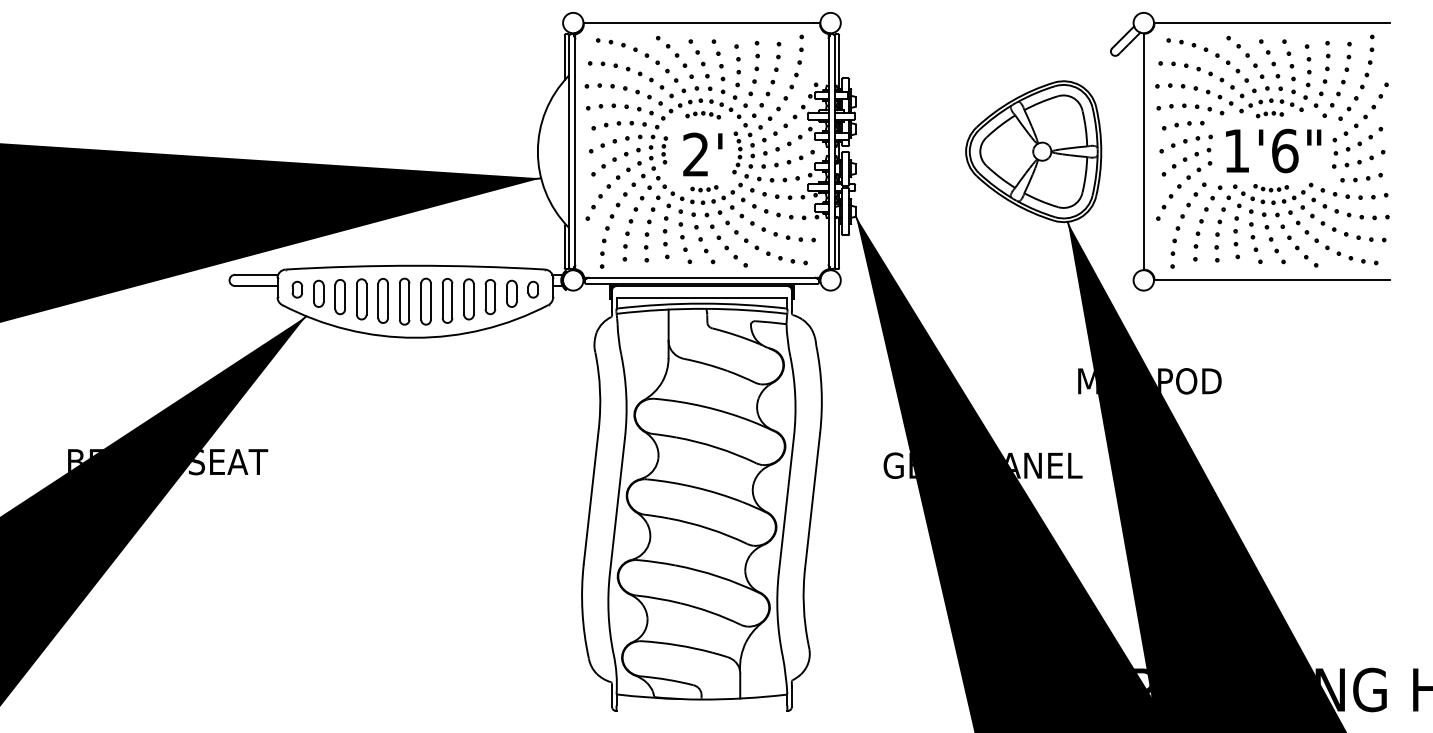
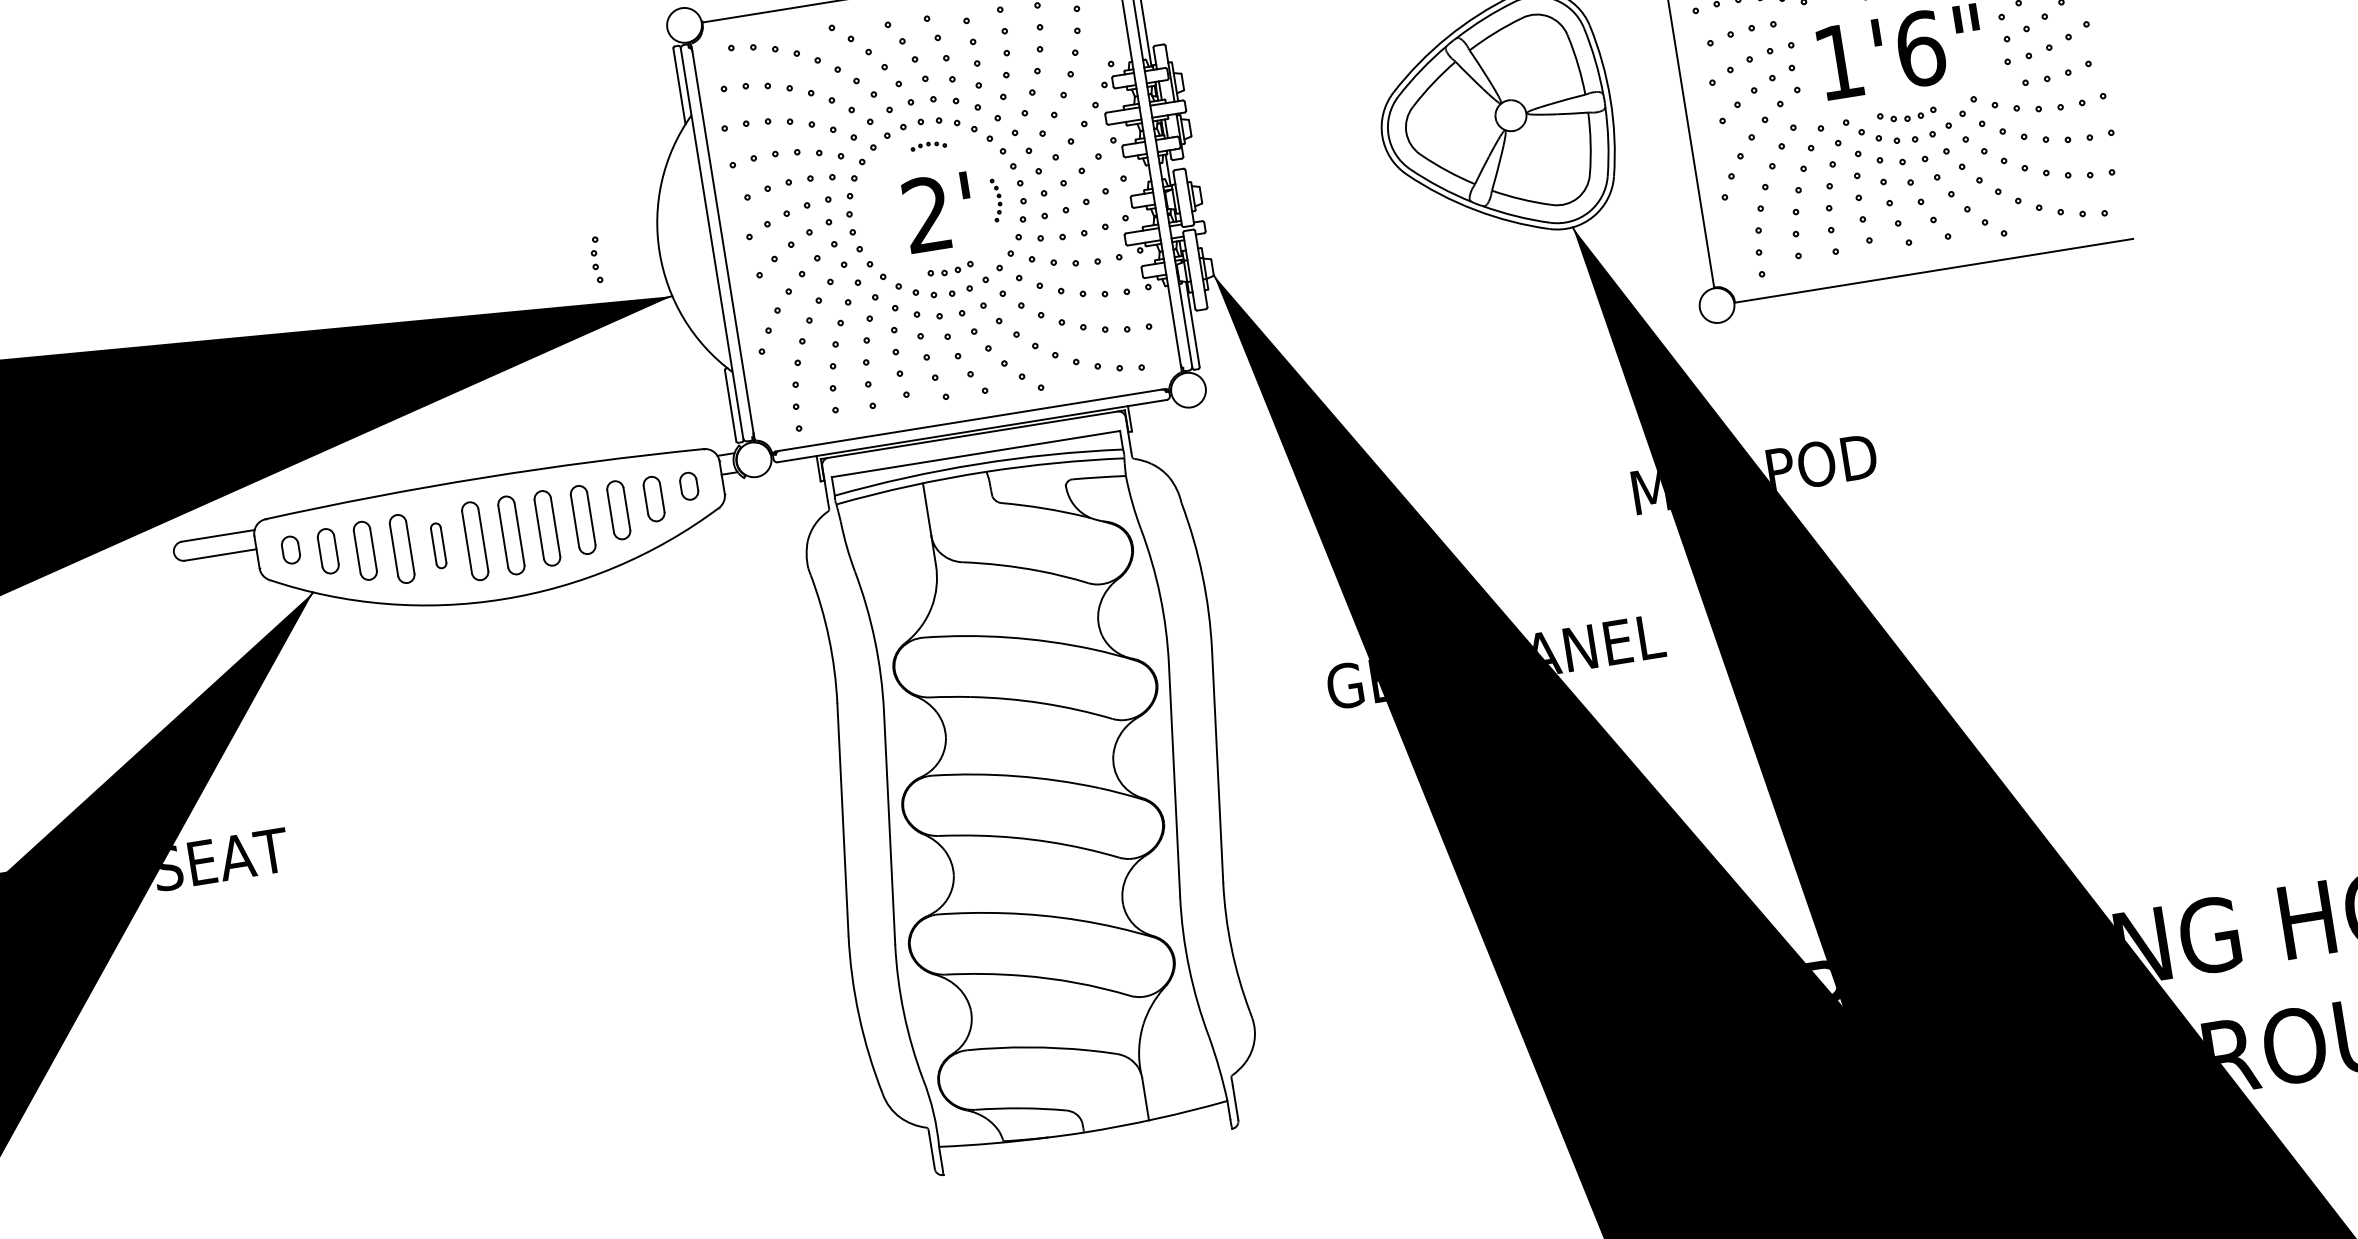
part: (702, 115) -> (927, 146), size x0.6
part: (664, 150) -> (596, 260), moved
part: (737, 152) -> (996, 199), size x0.6
part: (382, 300) -> (437, 545), size x0.6

